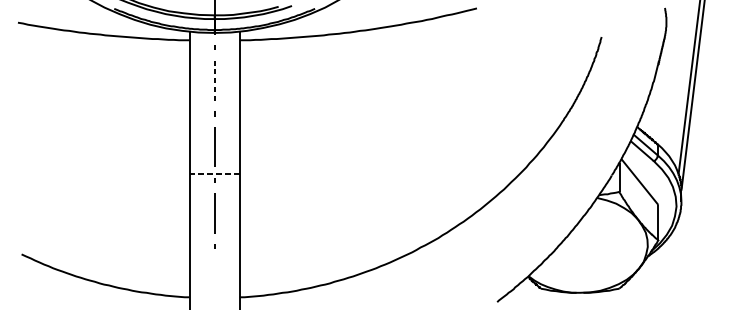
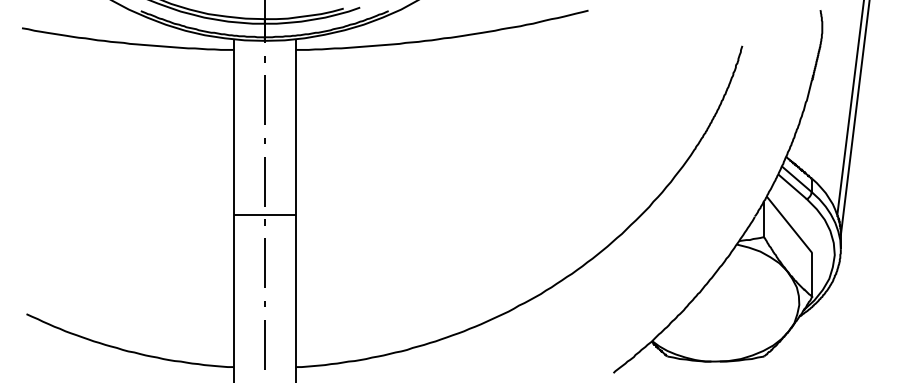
line: (214, 80) -> (264, 99), dashed -> solid
line: (214, 174) -> (264, 215), dashed -> solid
line: (214, 278) -> (264, 344), added

